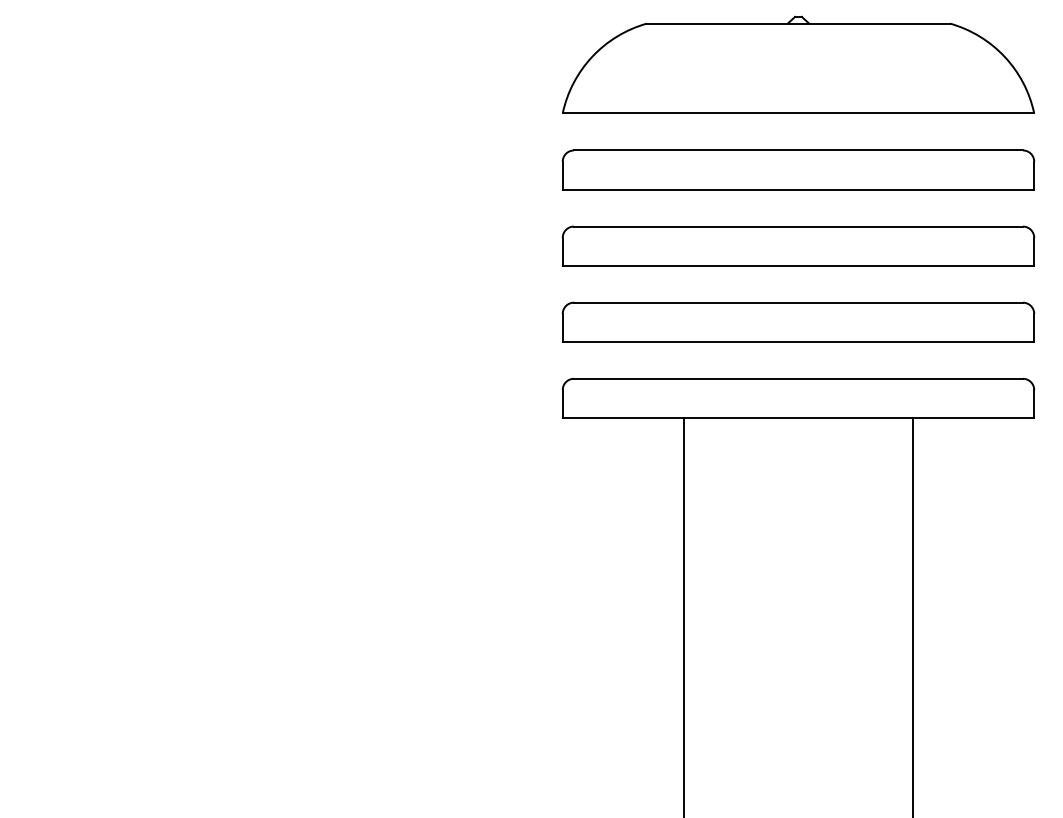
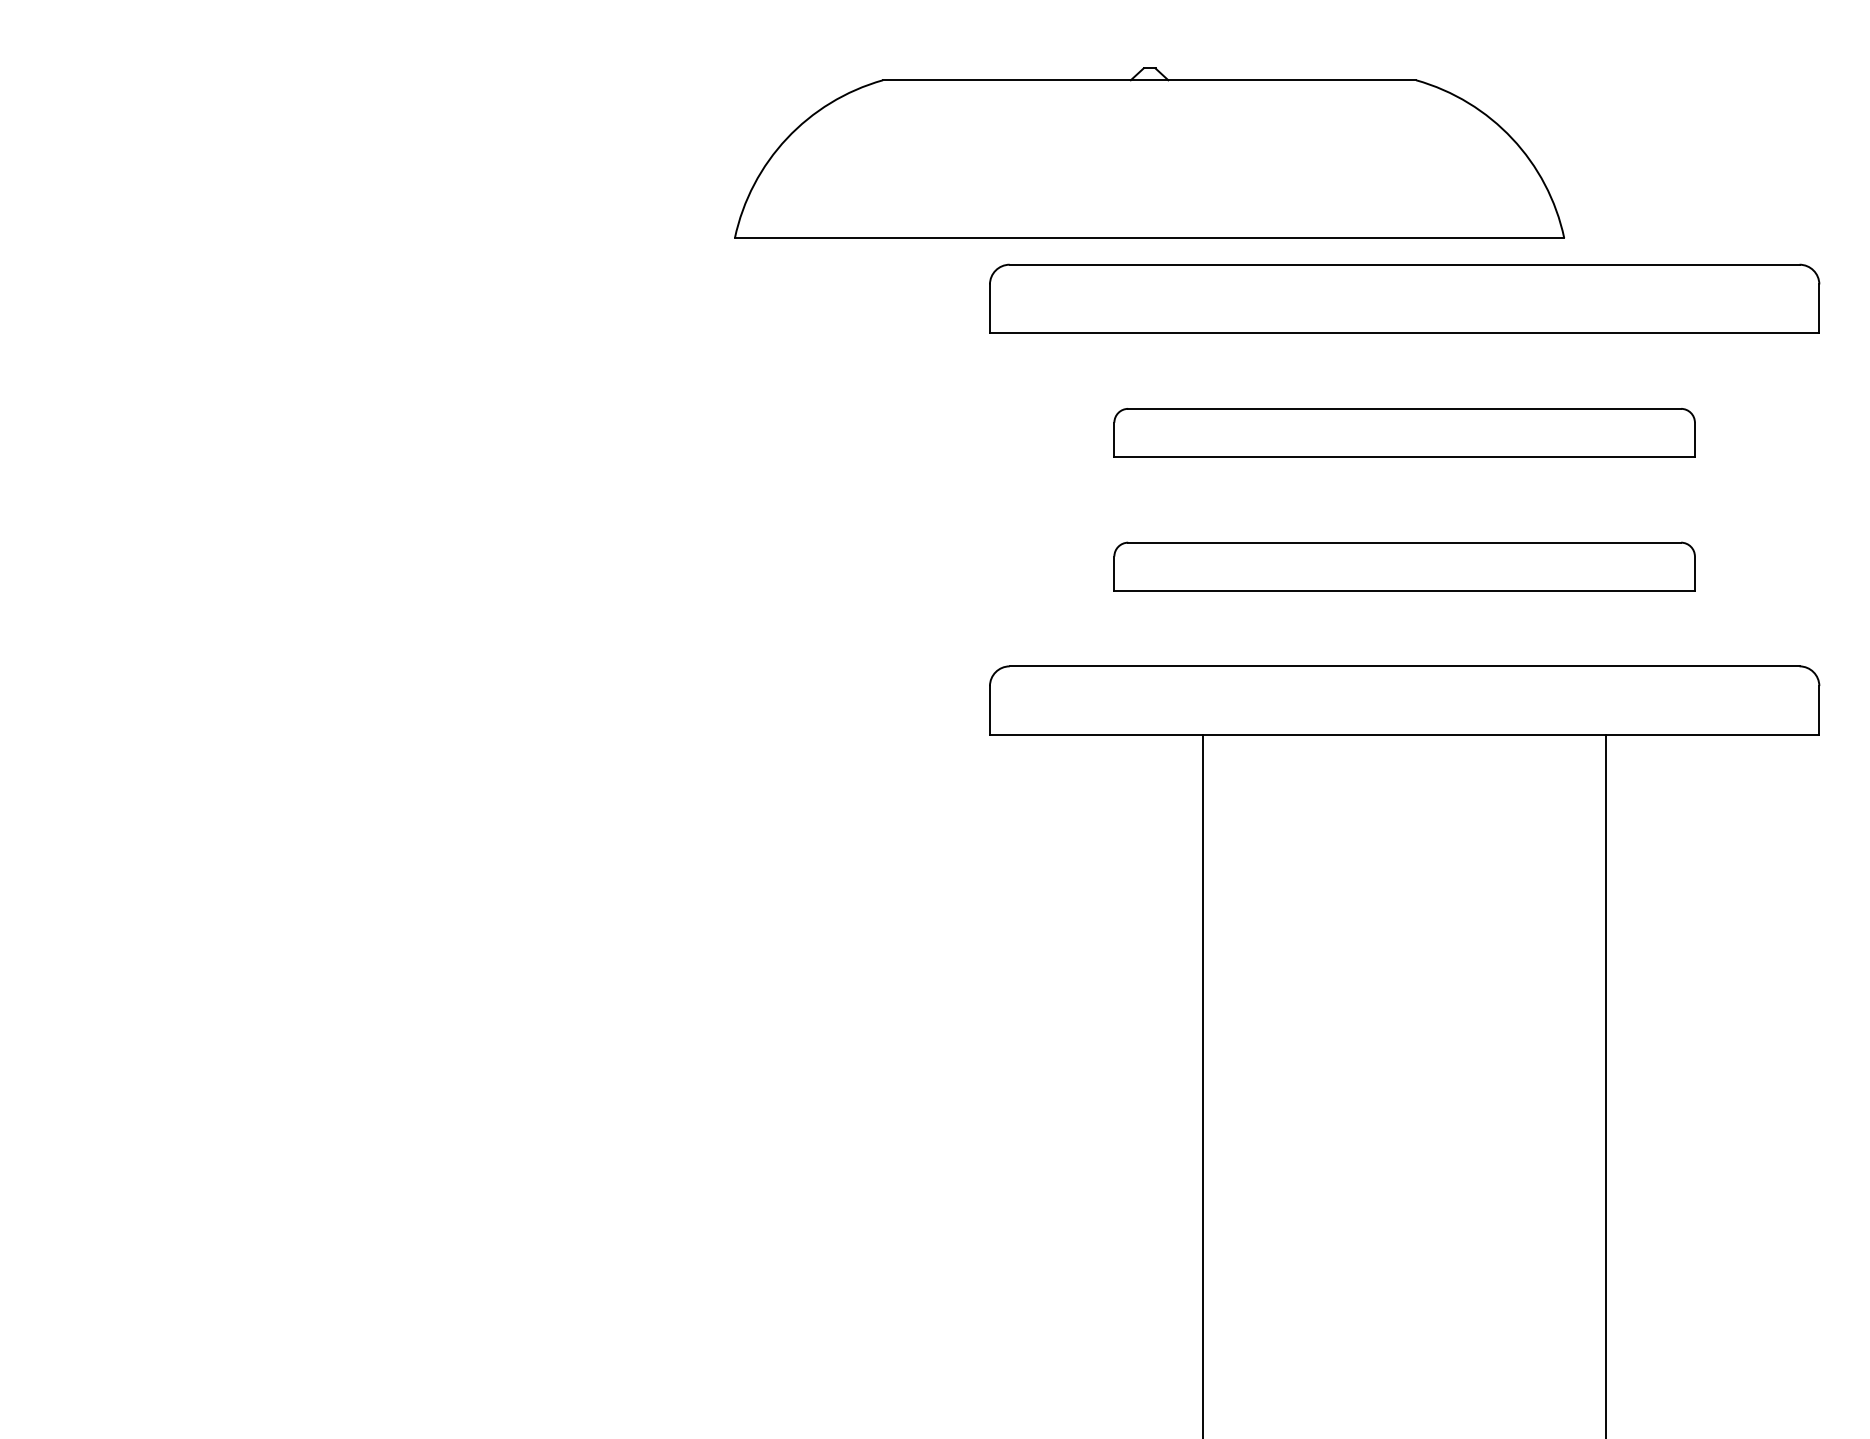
part: (798, 64) -> (1149, 152), moved
part: (798, 245) -> (1404, 431), size x0.7
part: (798, 321) -> (1404, 565), size x0.7

